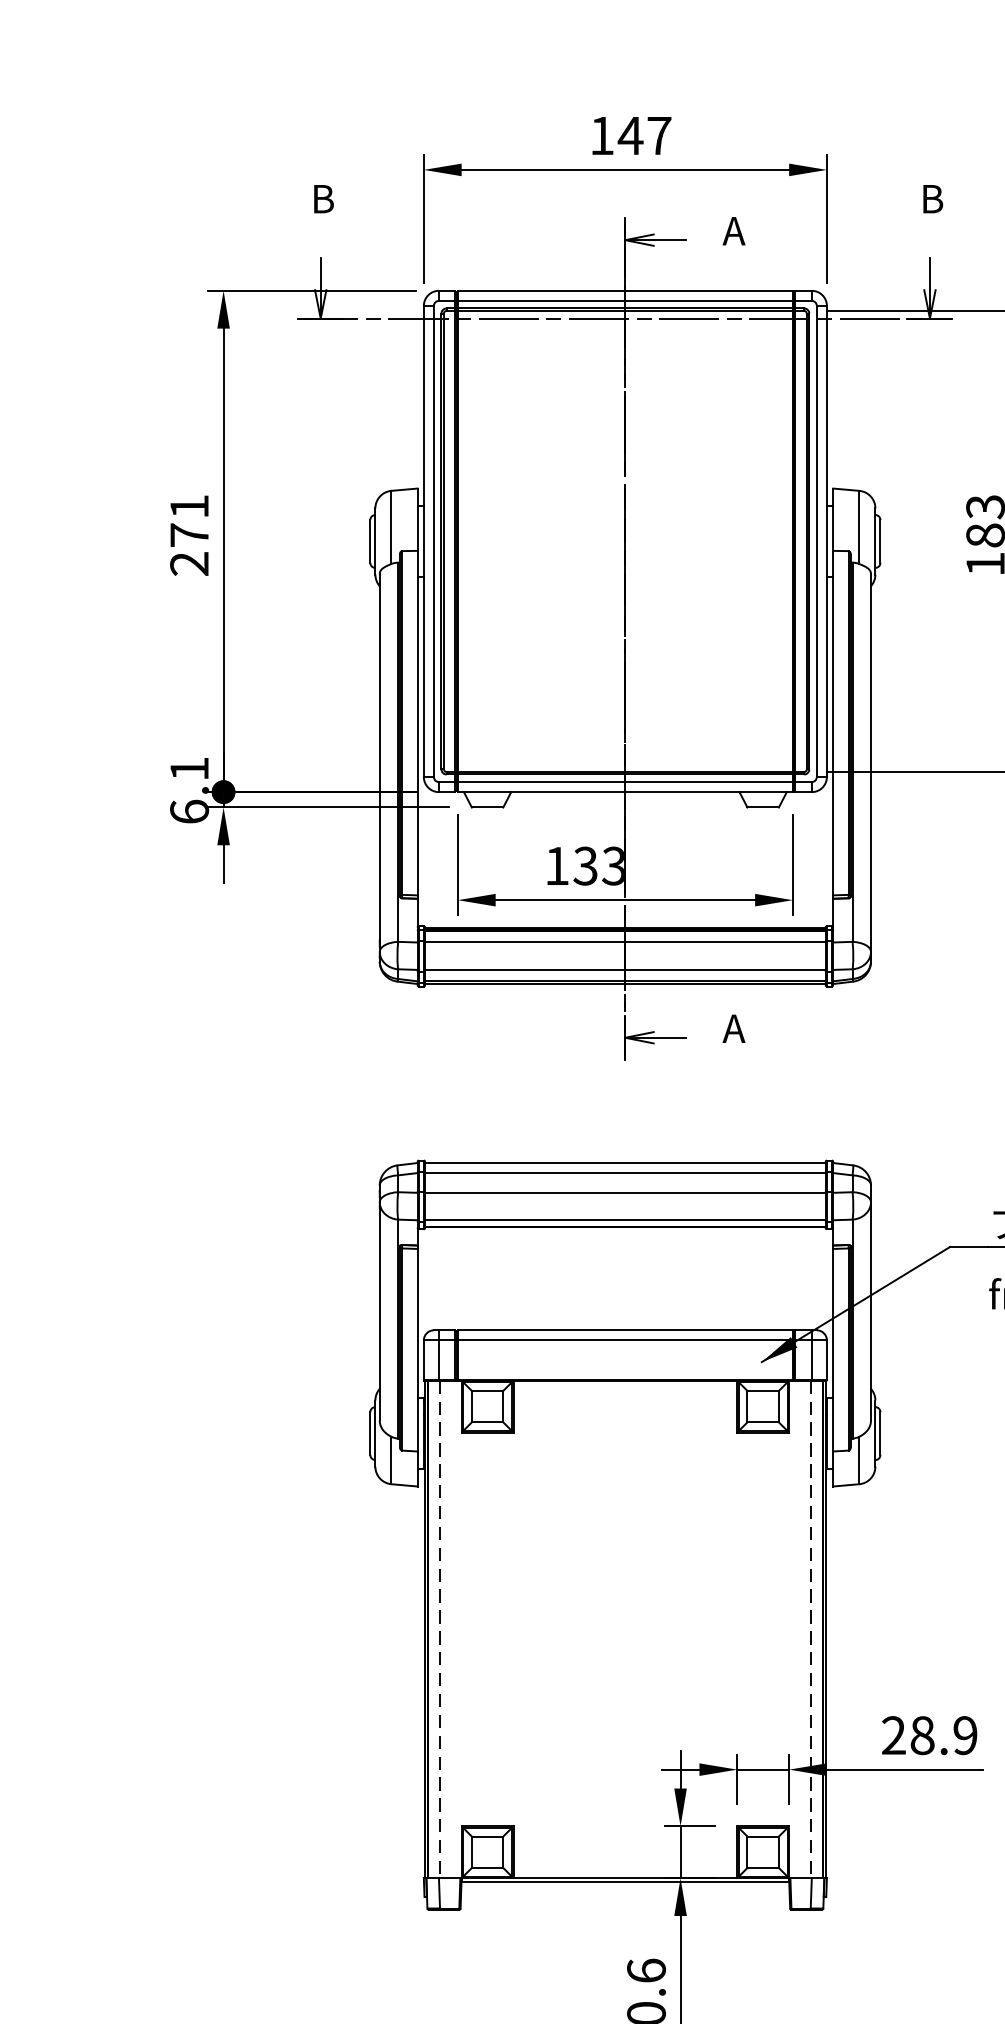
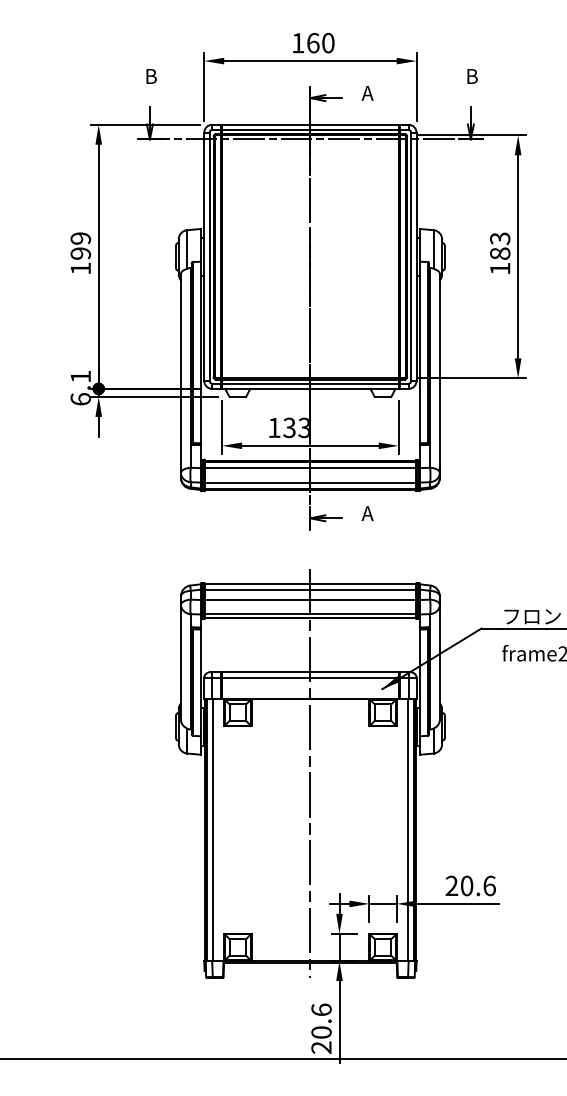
text: (644, 134) -> (320, 42), 147 -> 160
text: (188, 535) -> (80, 253), 271 -> 199
line: (625, 1522) -> (310, 773), added
line: (439, 1630) -> (212, 830), dashed -> solid
line: (811, 1630) -> (408, 830), dashed -> solid
text: (942, 1734) -> (477, 885), 28.9 -> 20.6

